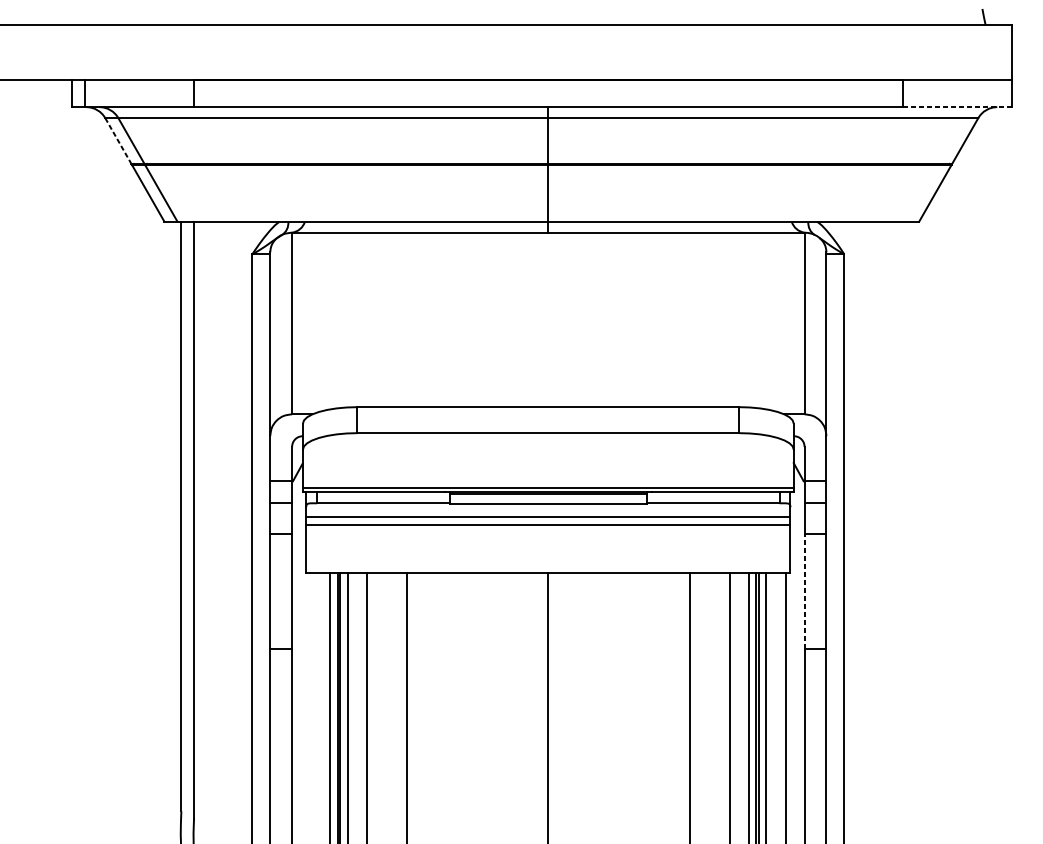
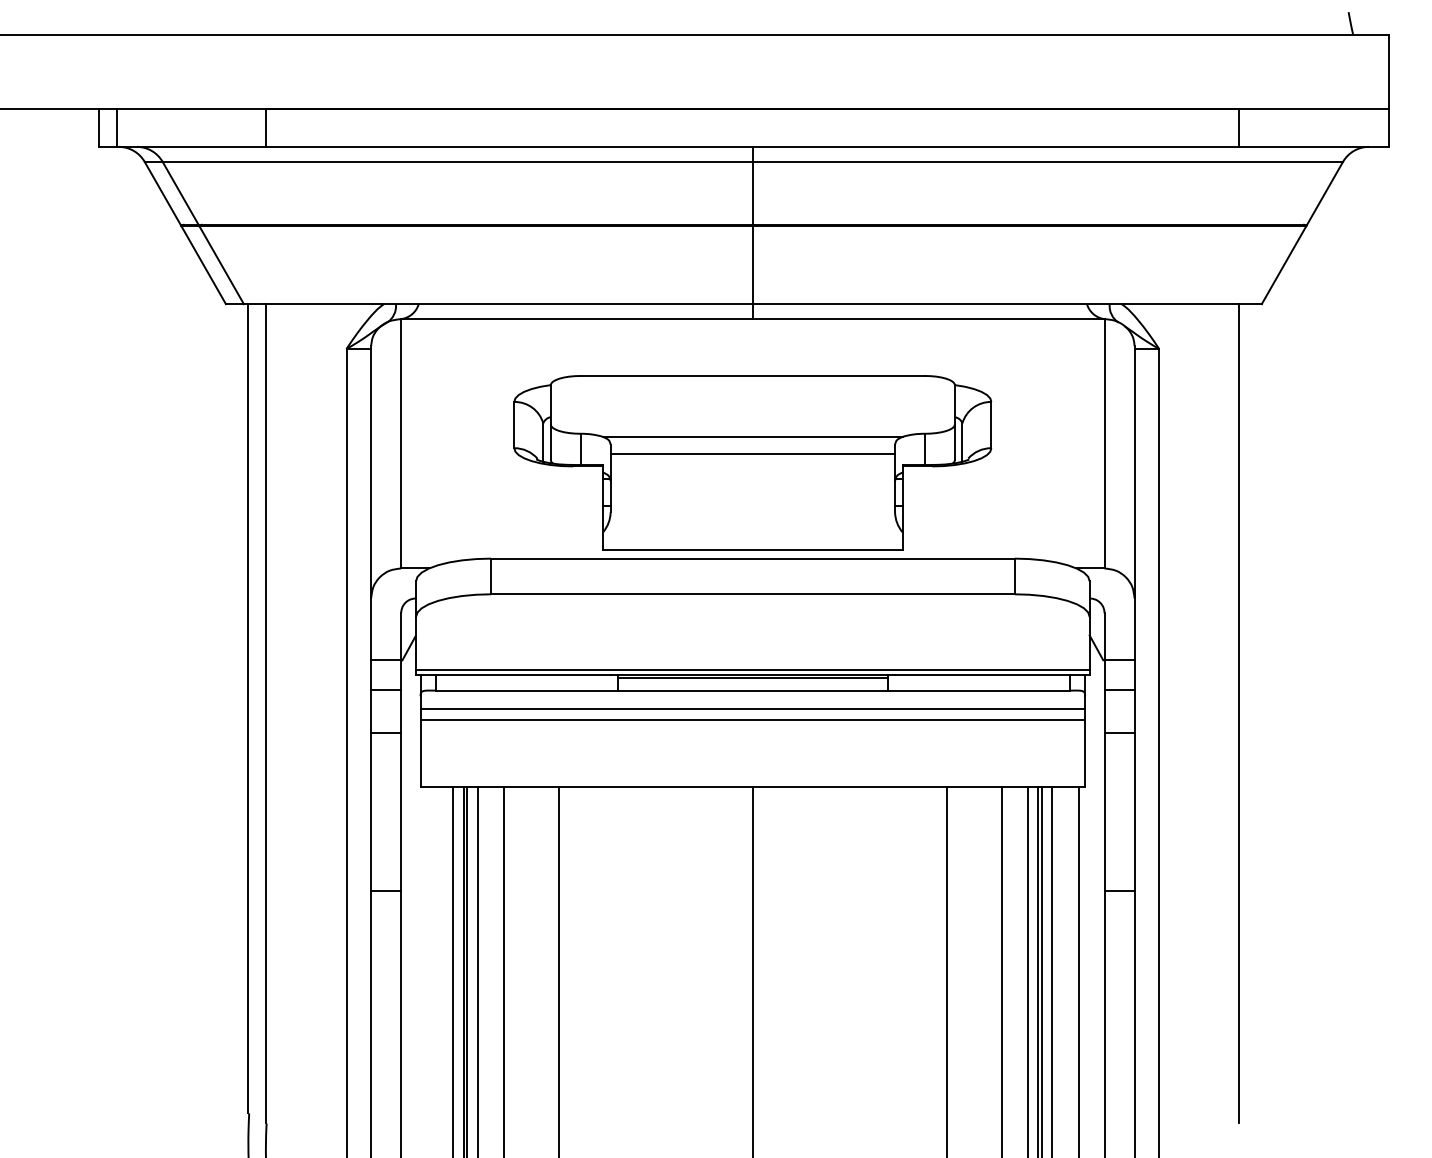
line: (957, 106) -> (1314, 146), dashed -> solid
line: (118, 141) -> (162, 193), dashed -> solid
part: (548, 337) -> (752, 462), added
line: (902, 519) -> (1239, 713), added
line: (804, 591) -> (1104, 811), dashed -> solid

